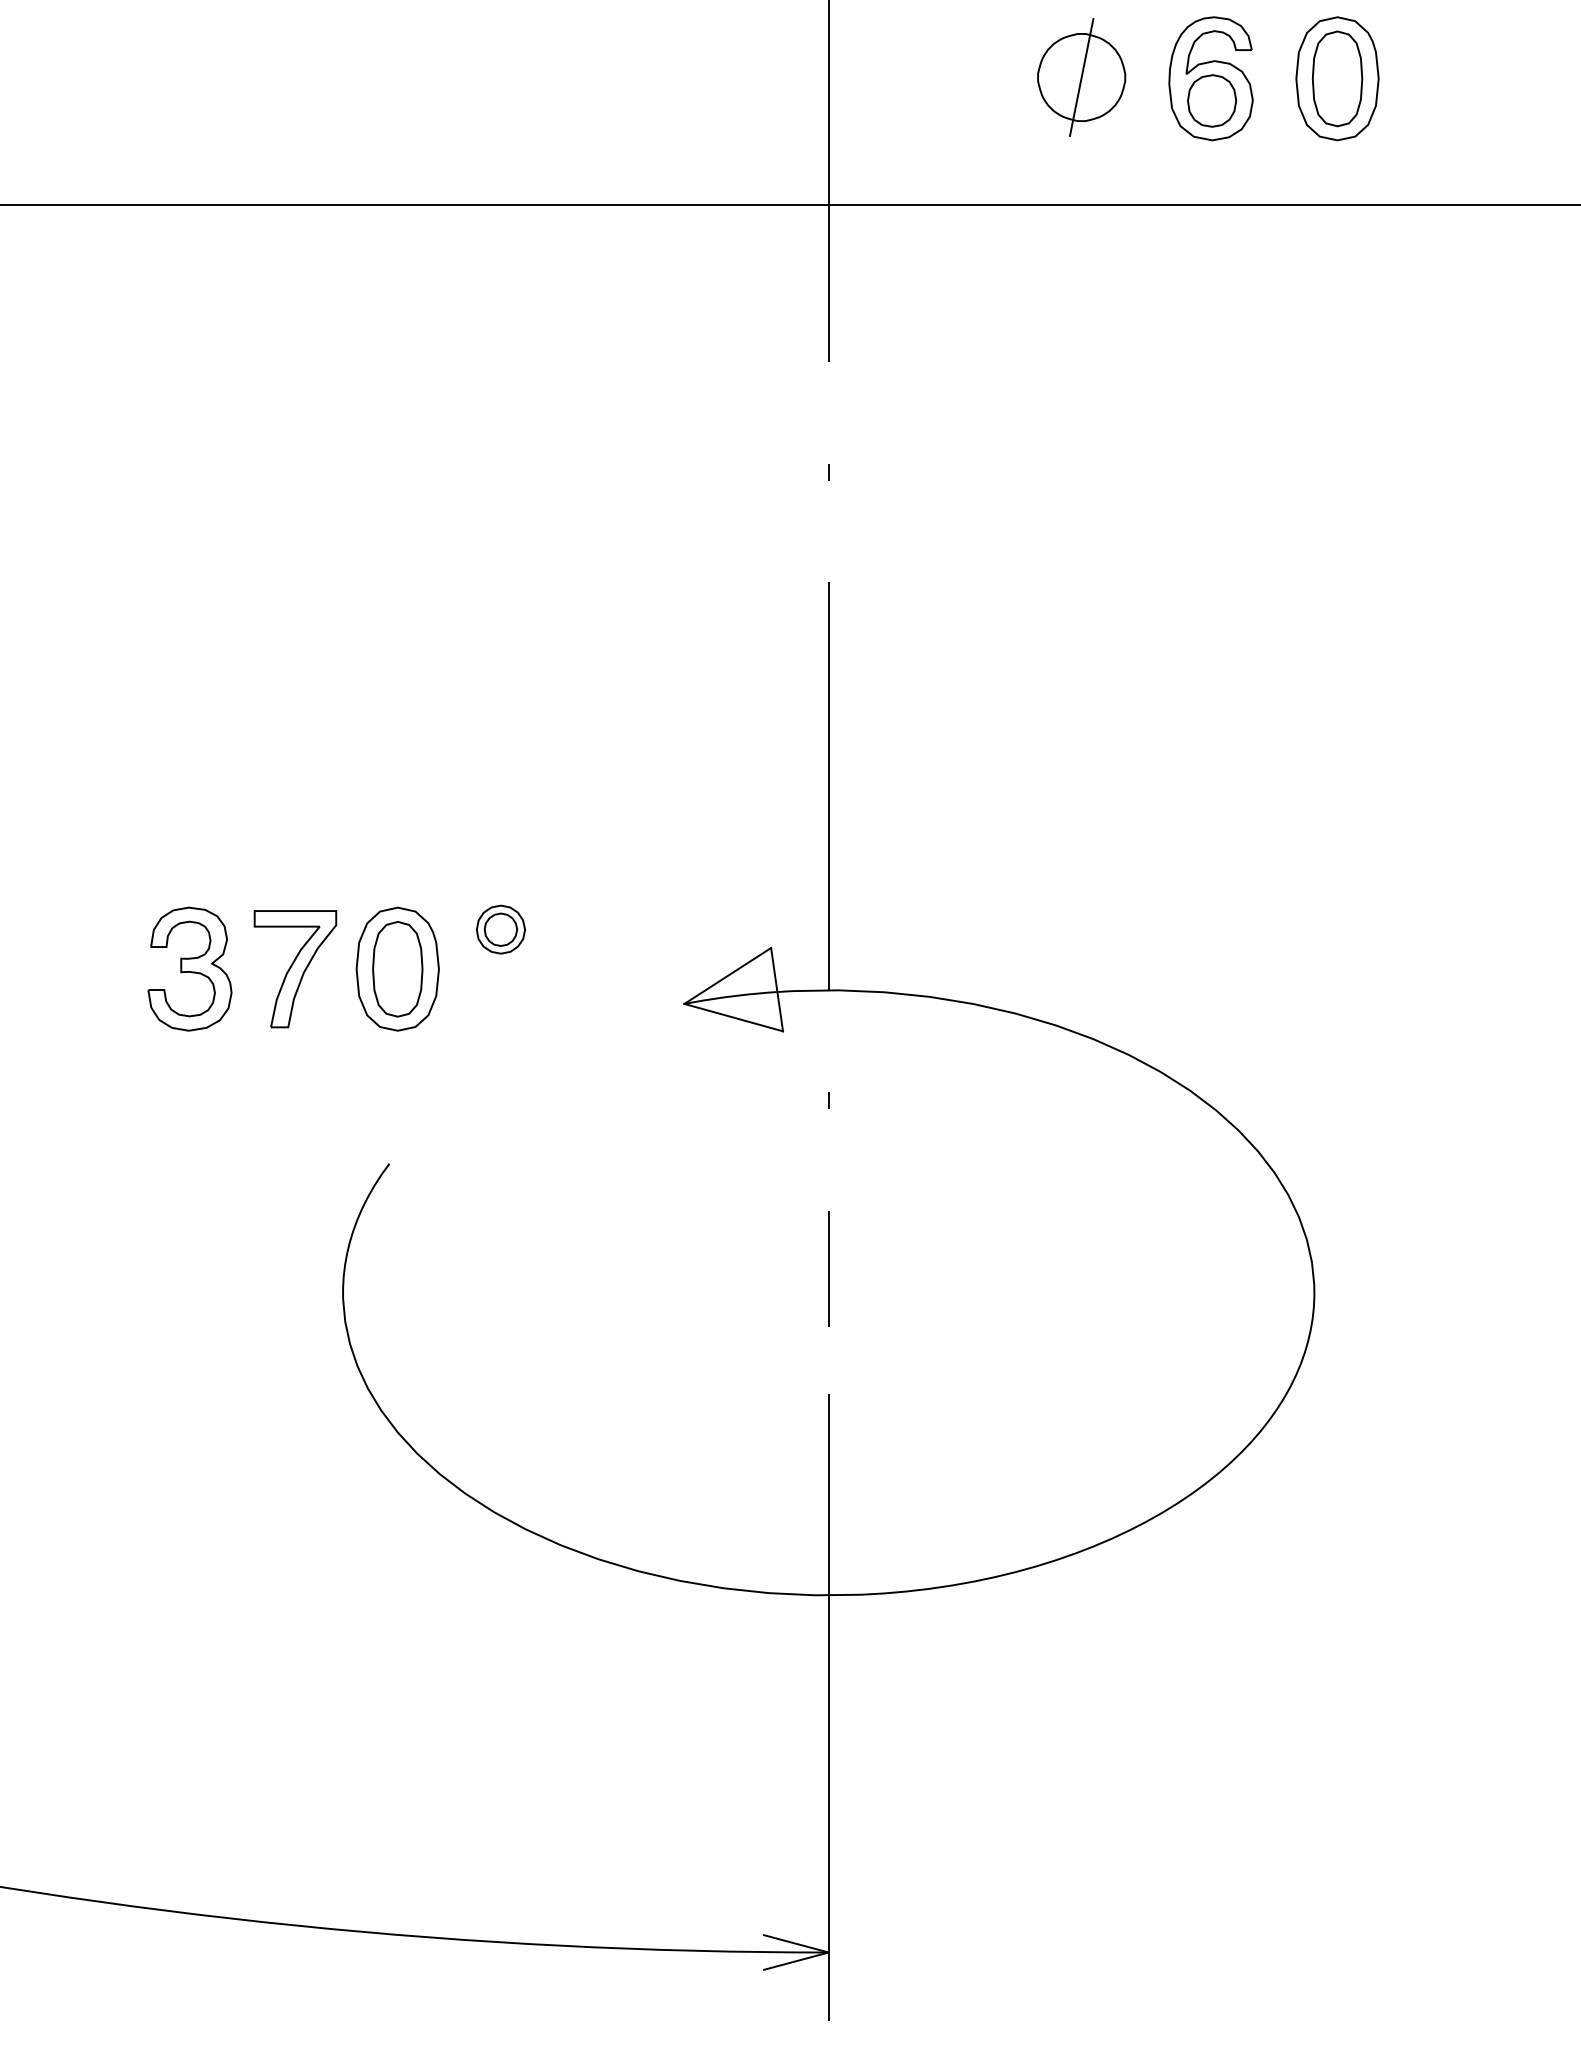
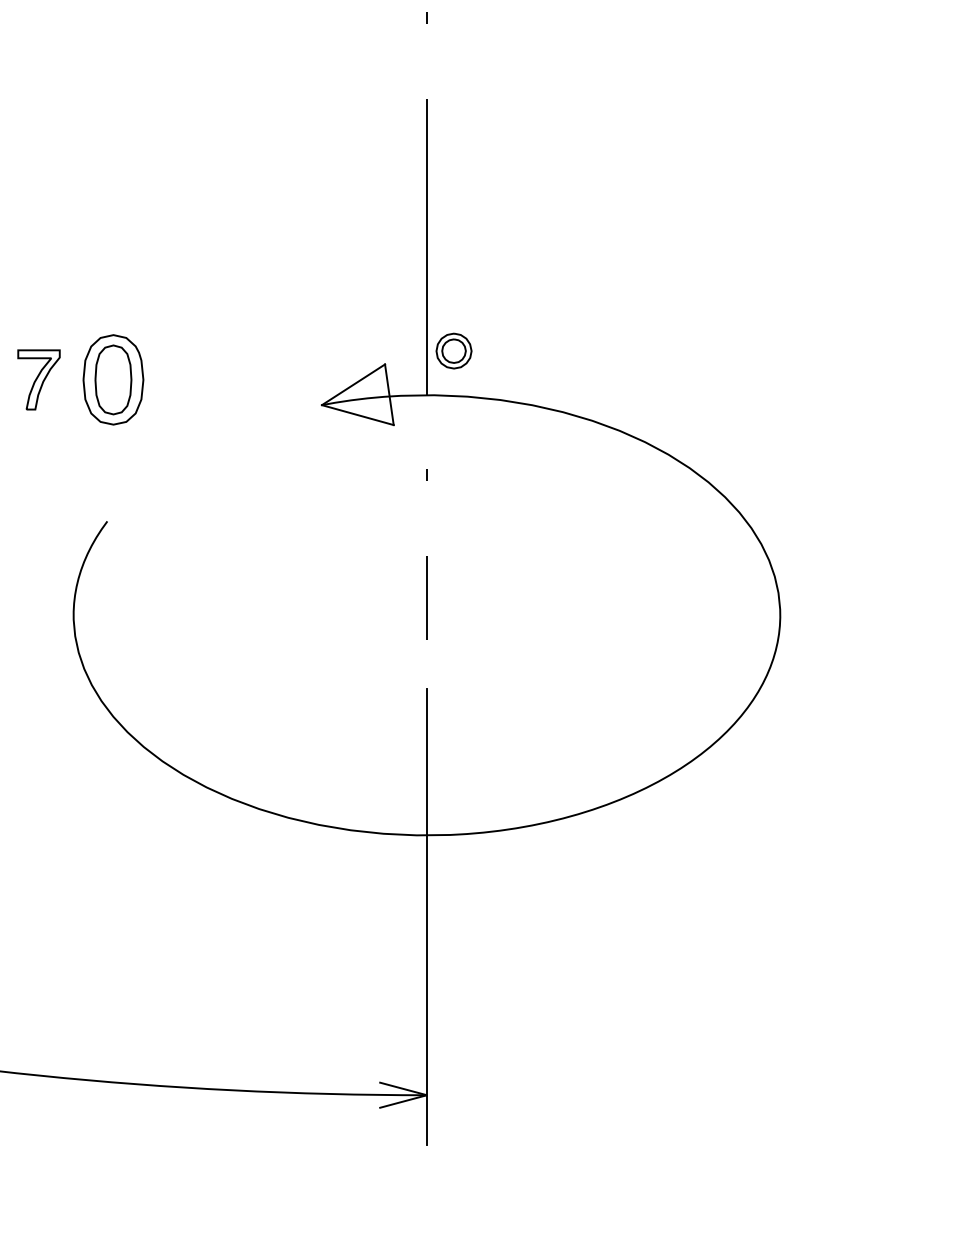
part: (500, 929) -> (453, 350), moved
part: (295, 969) -> (39, 380), size x0.7

